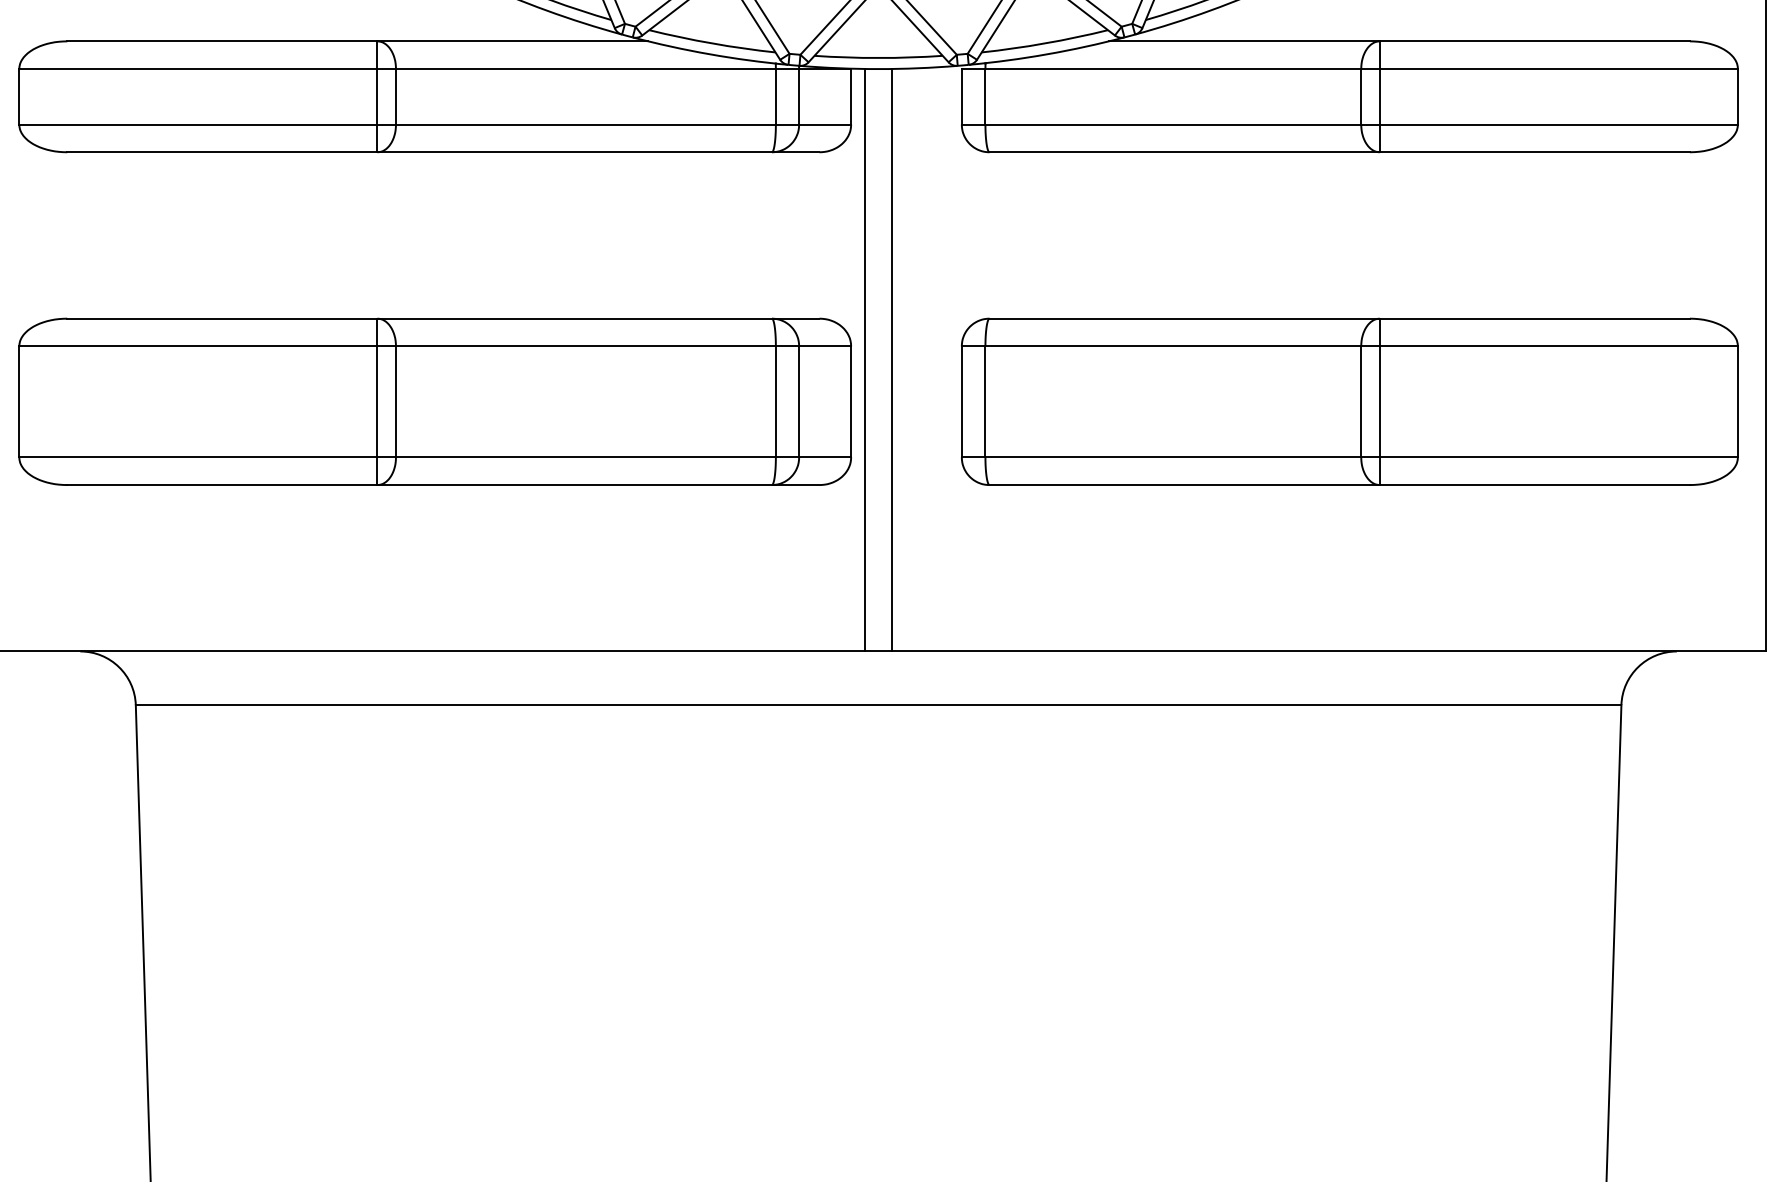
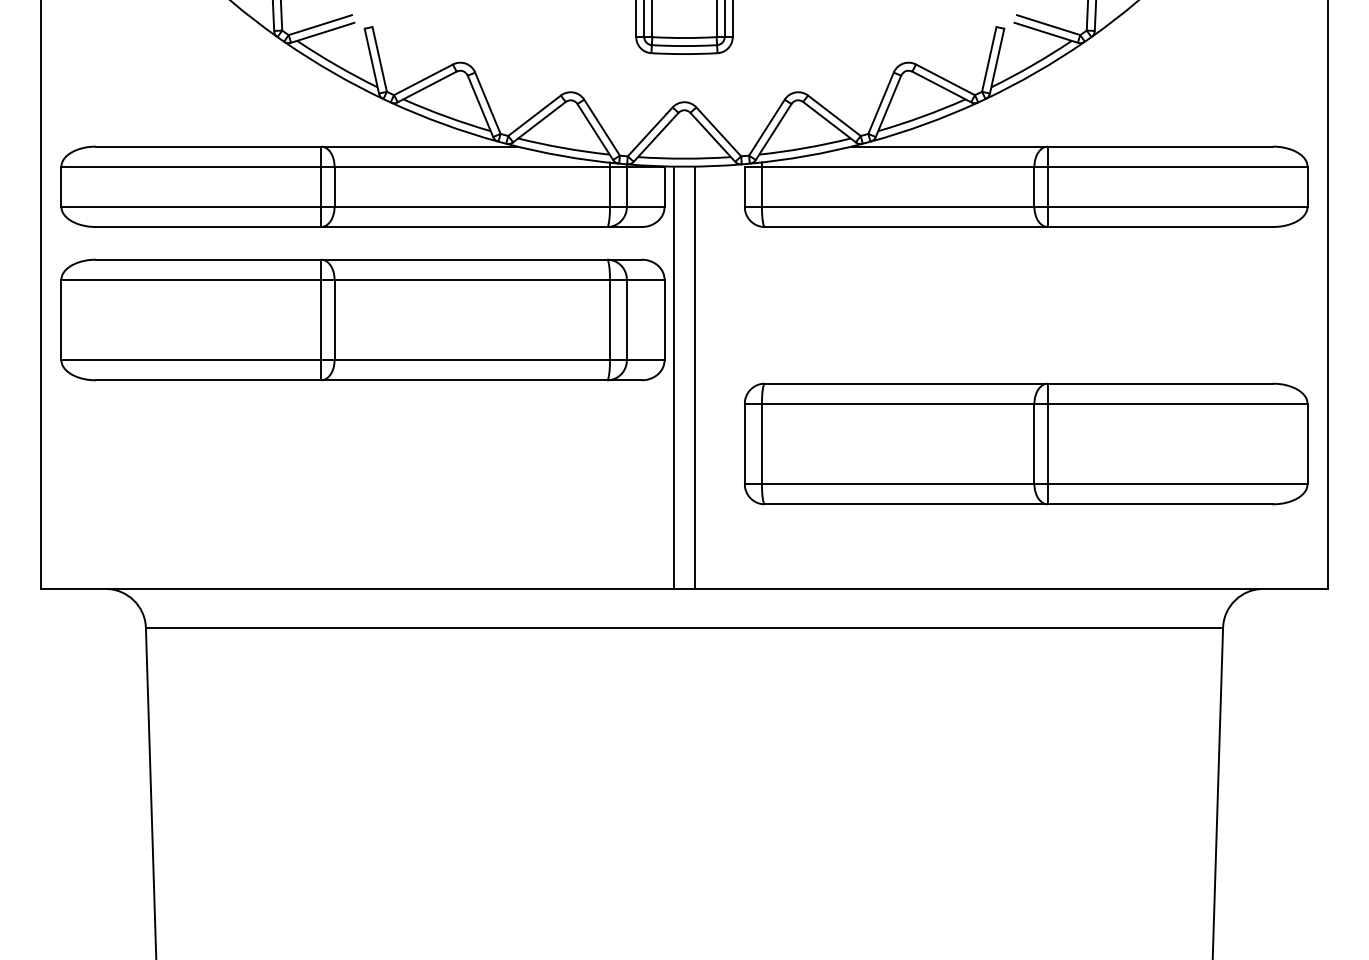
part: (434, 401) -> (362, 319), moved
part: (1350, 401) -> (1026, 443), moved

